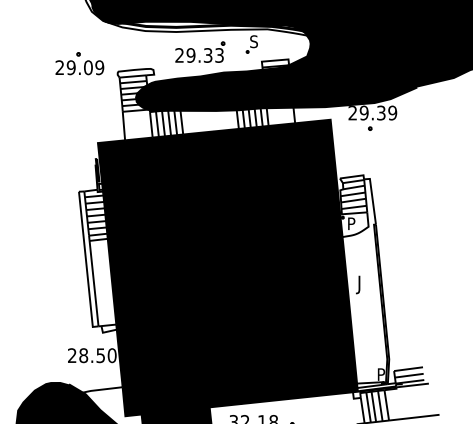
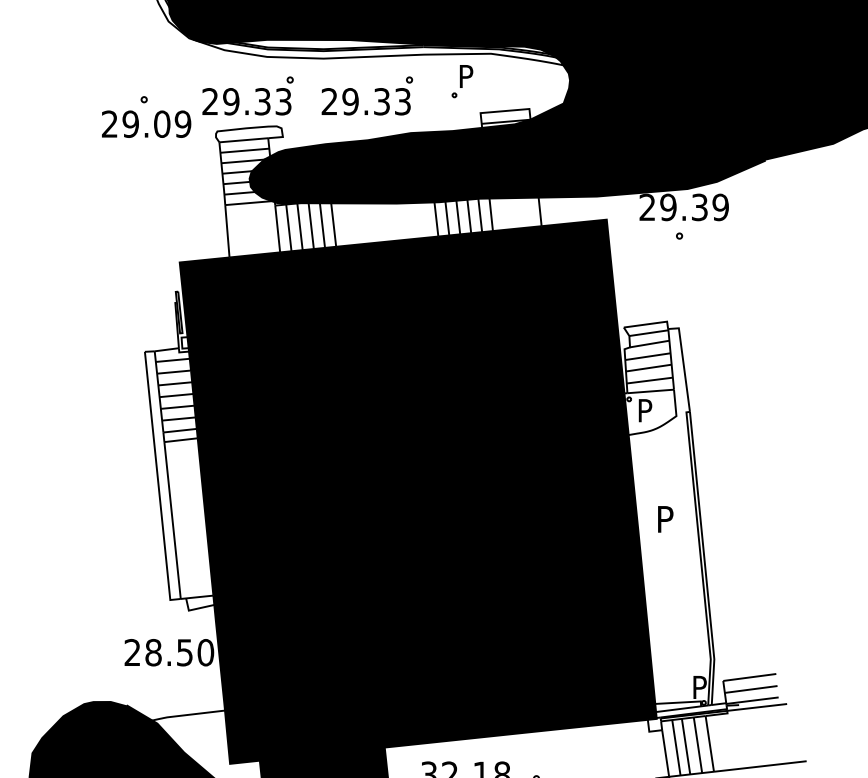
text: (253, 41) -> (465, 76), S -> P
part: (135, 51) -> (248, 94), added
text: (360, 284) -> (661, 522), J -> P

